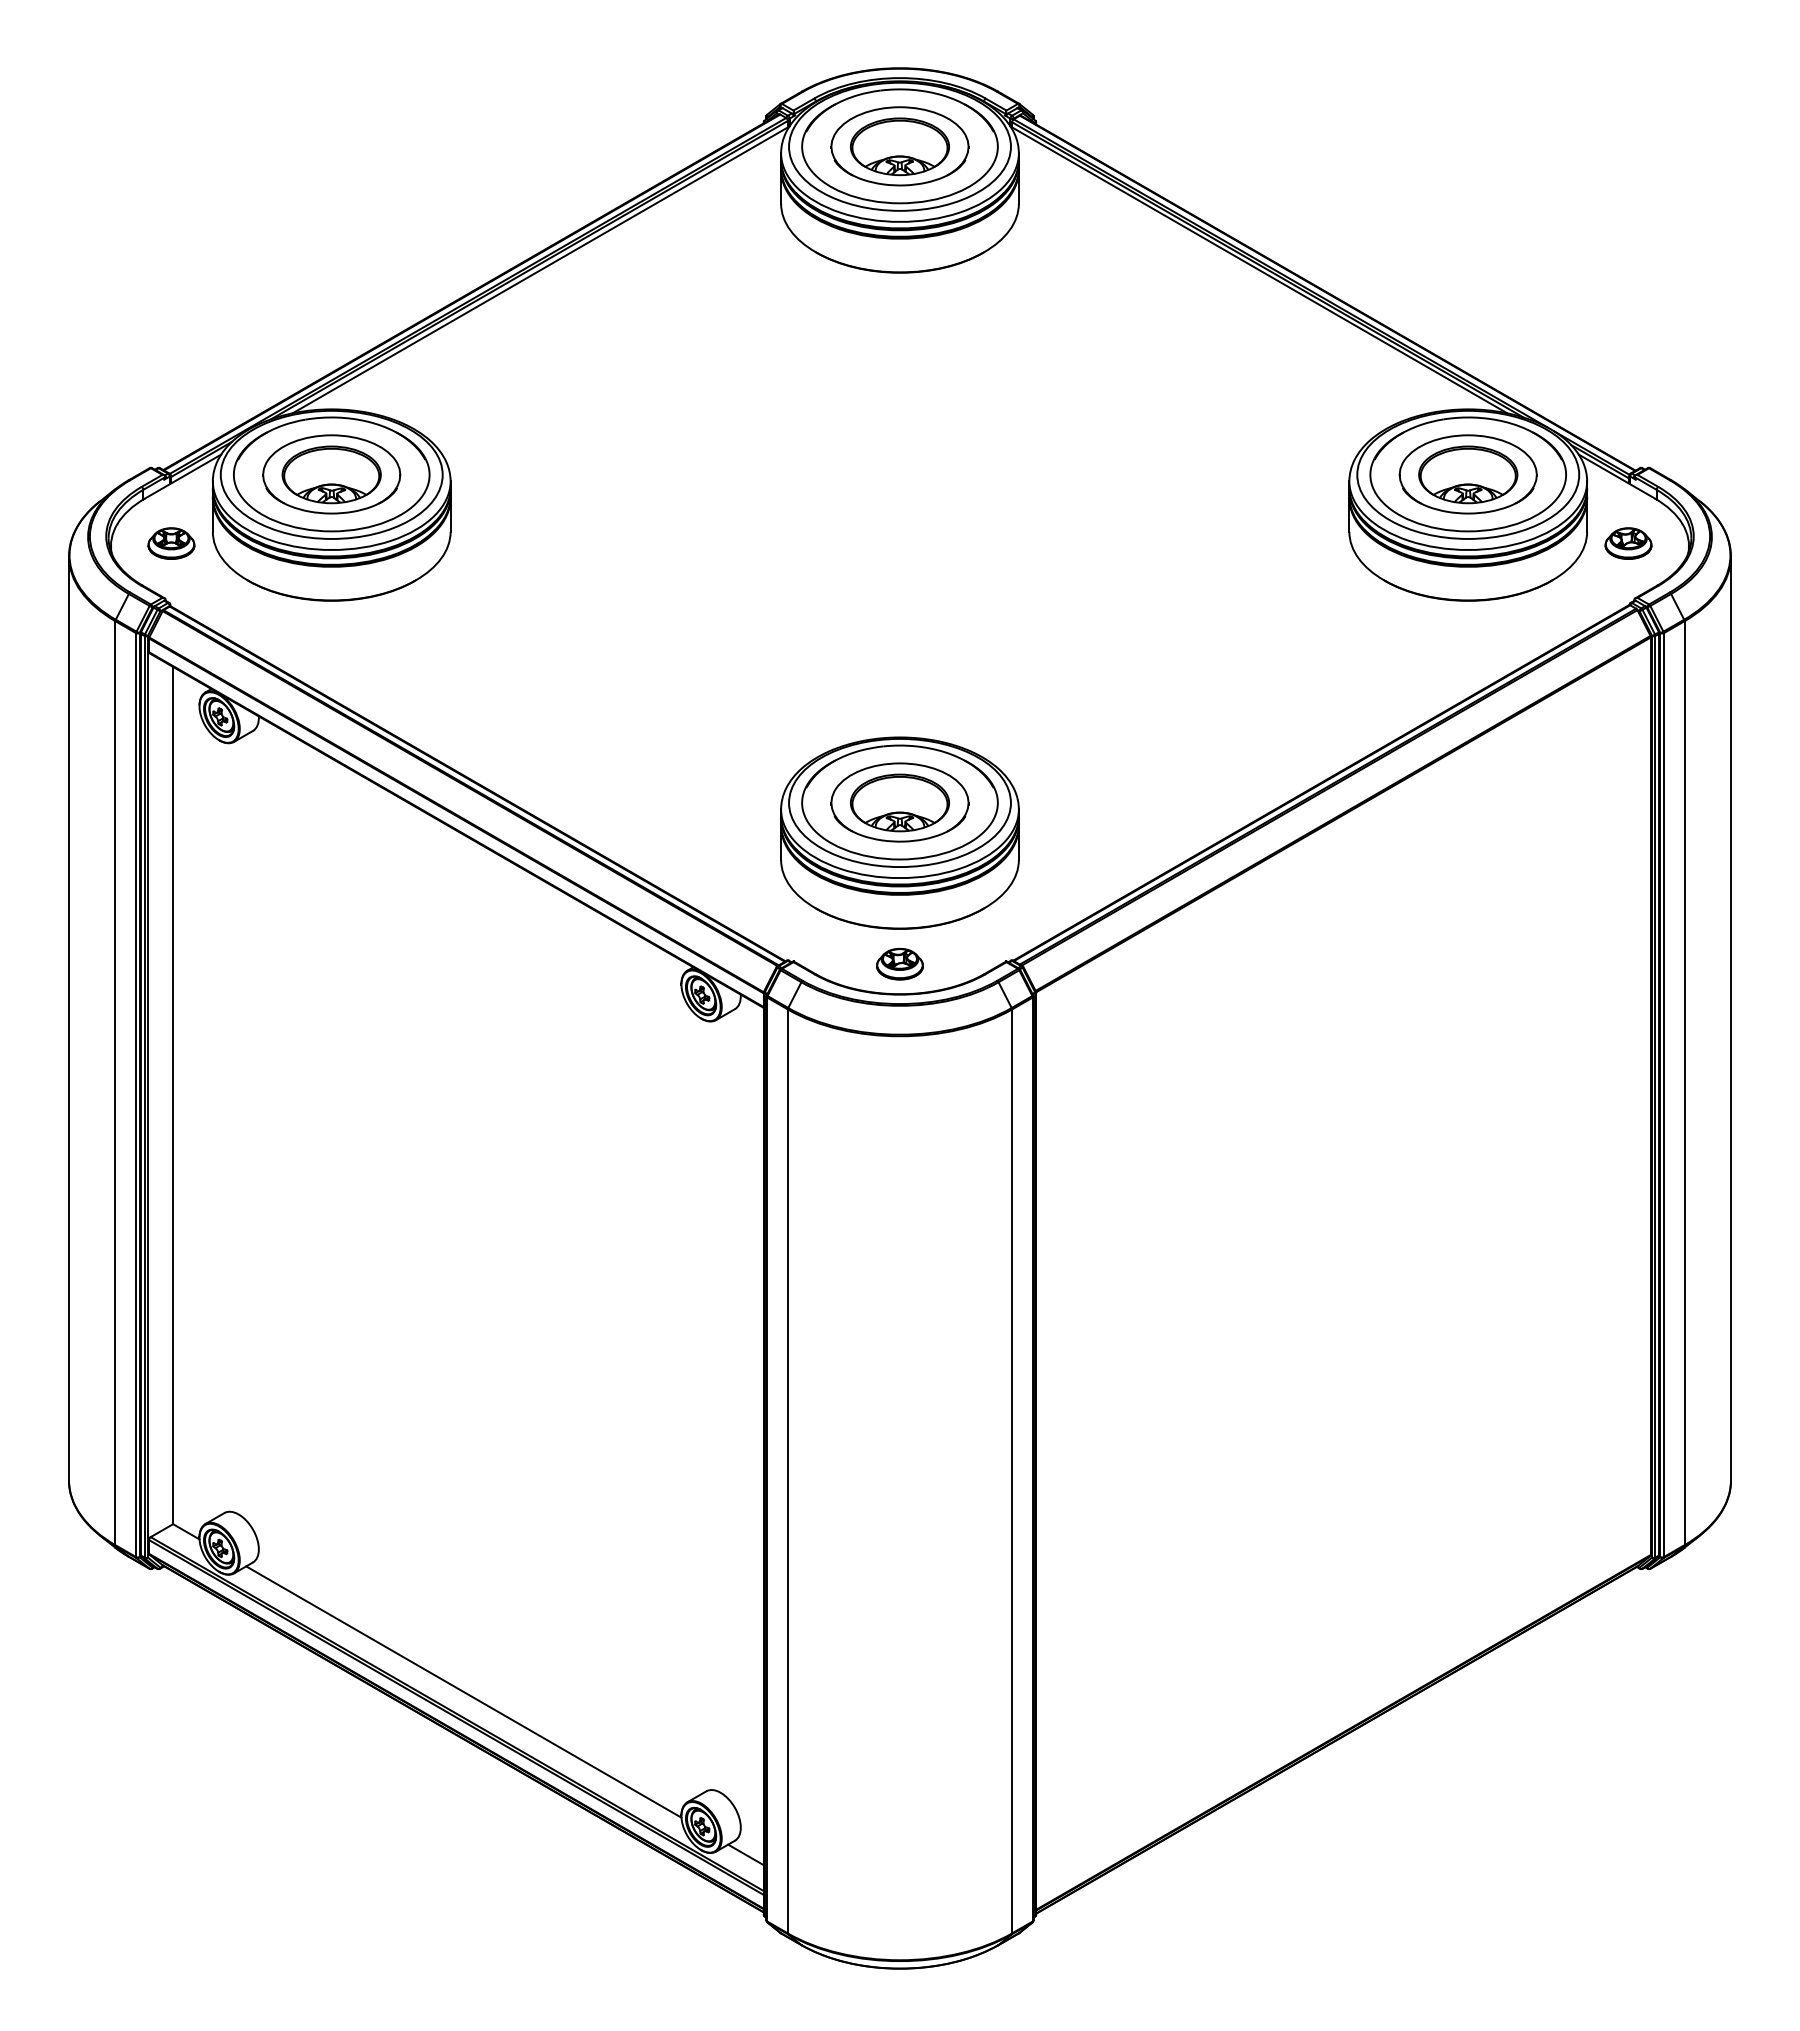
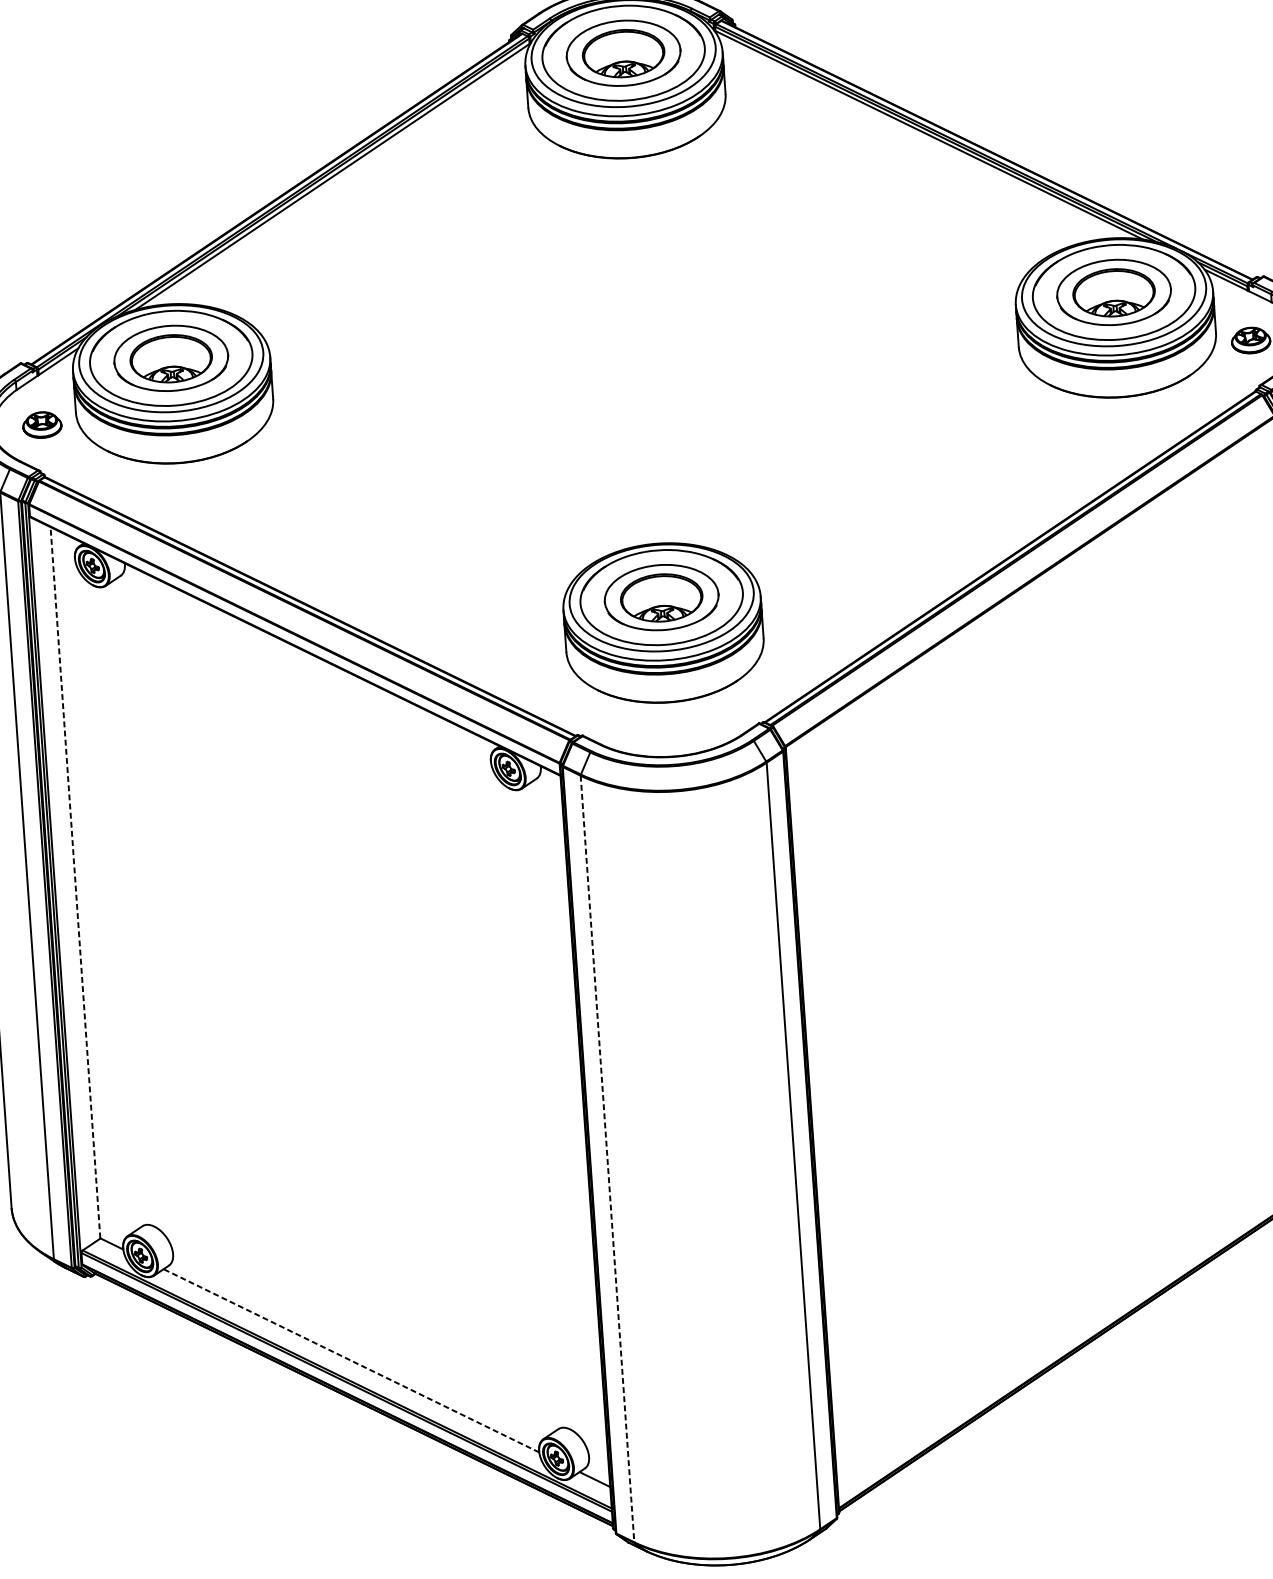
part: (899, 963) -> (670, 731), removed
line: (172, 1095) -> (75, 882), solid -> dashed
line: (787, 1471) -> (607, 1159), solid -> dashed
line: (463, 1691) -> (351, 1360), solid -> dashed

